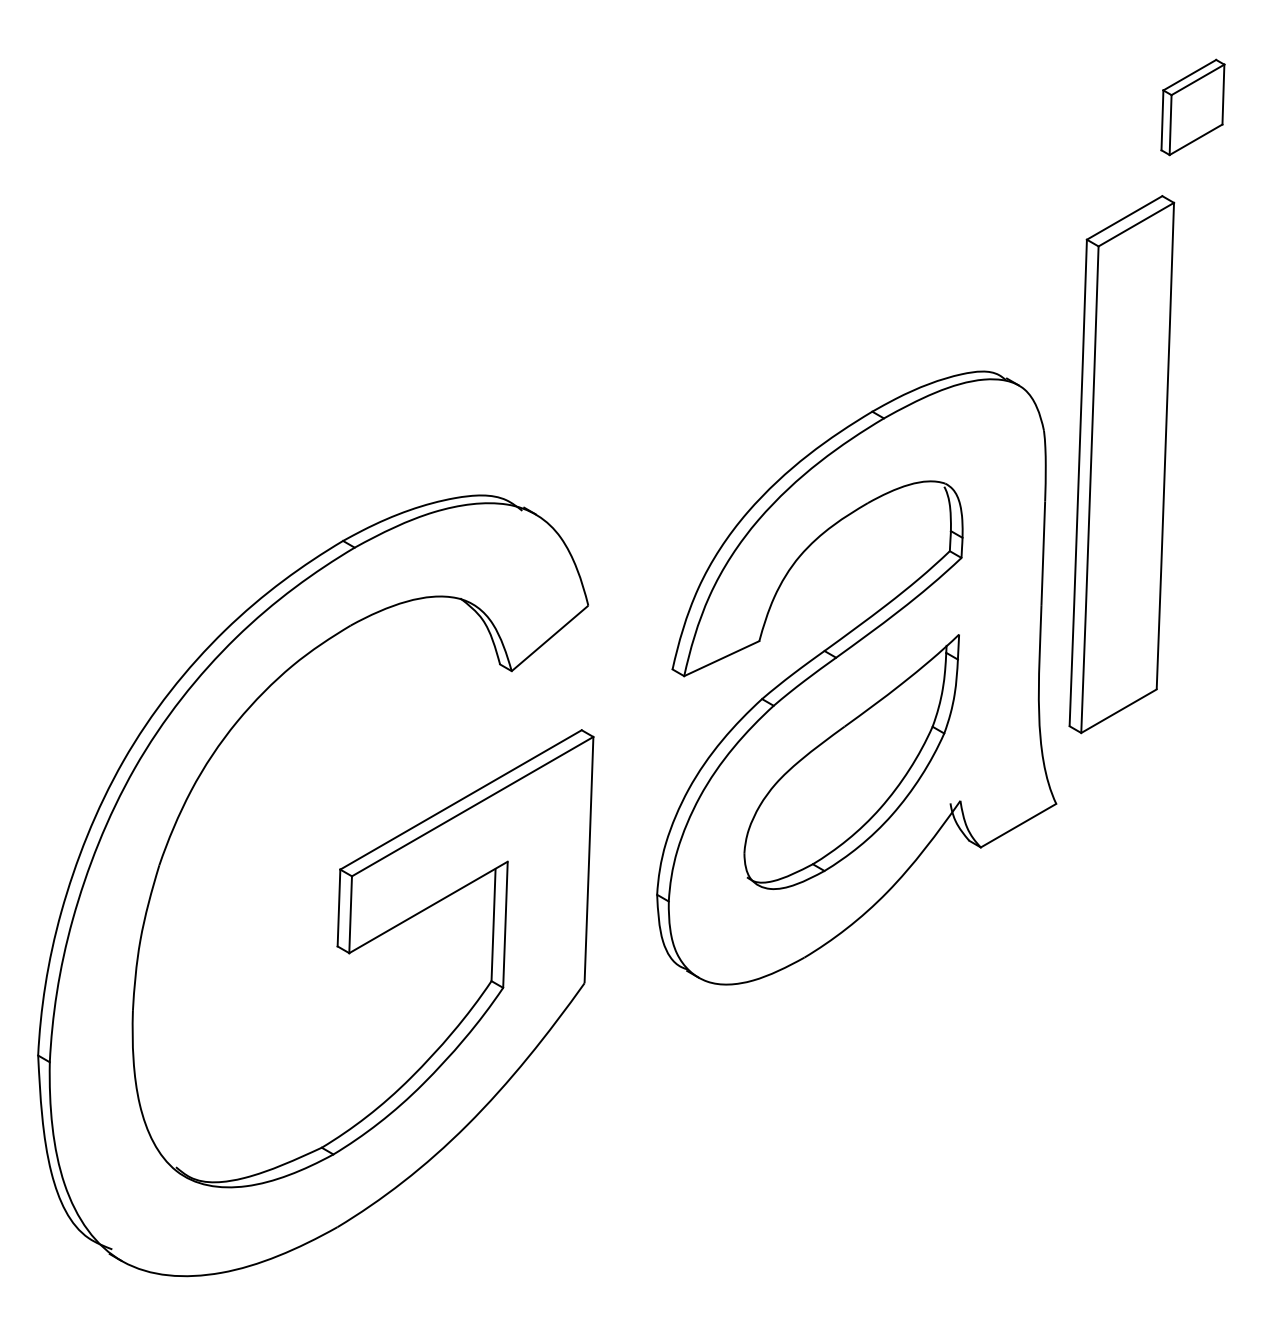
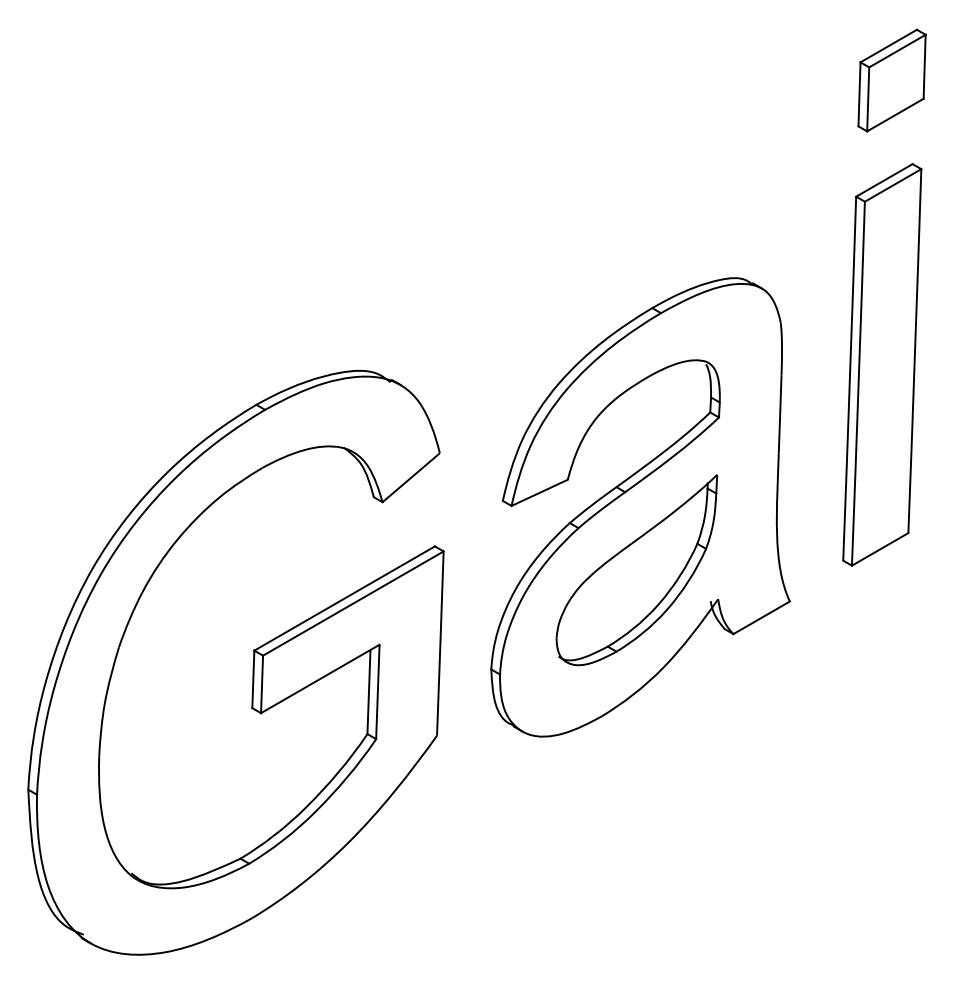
part: (1192, 107) -> (891, 80), size x1.43
part: (1121, 464) -> (882, 364), moved

